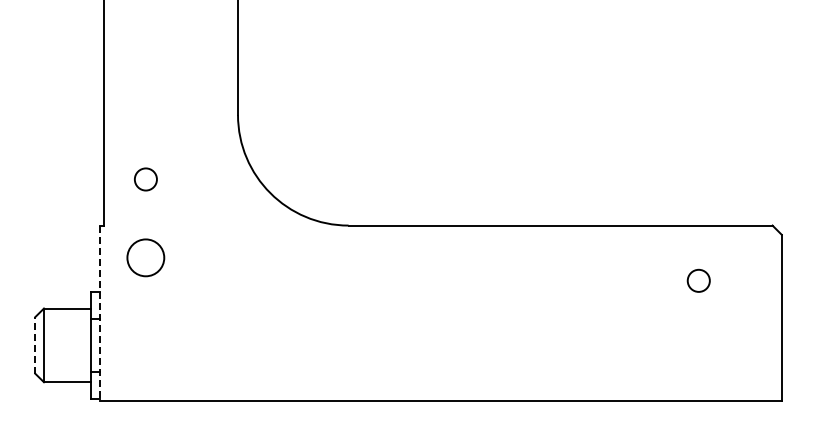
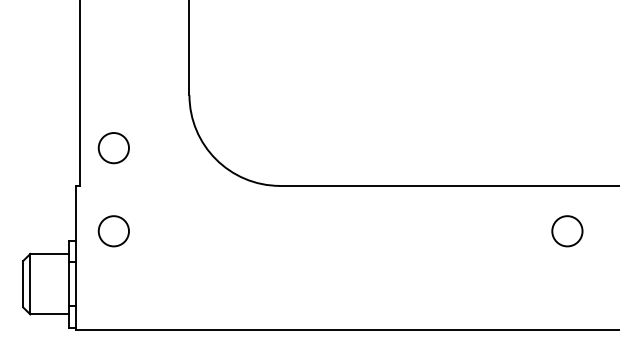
circle: (145, 179) -> (113, 148), size x1.67
circle: (145, 257) -> (113, 230), moved
circle: (698, 280) -> (567, 230), size x1.67
line: (99, 313) -> (75, 258), dashed -> solid
line: (35, 344) -> (23, 283), dashed -> solid

